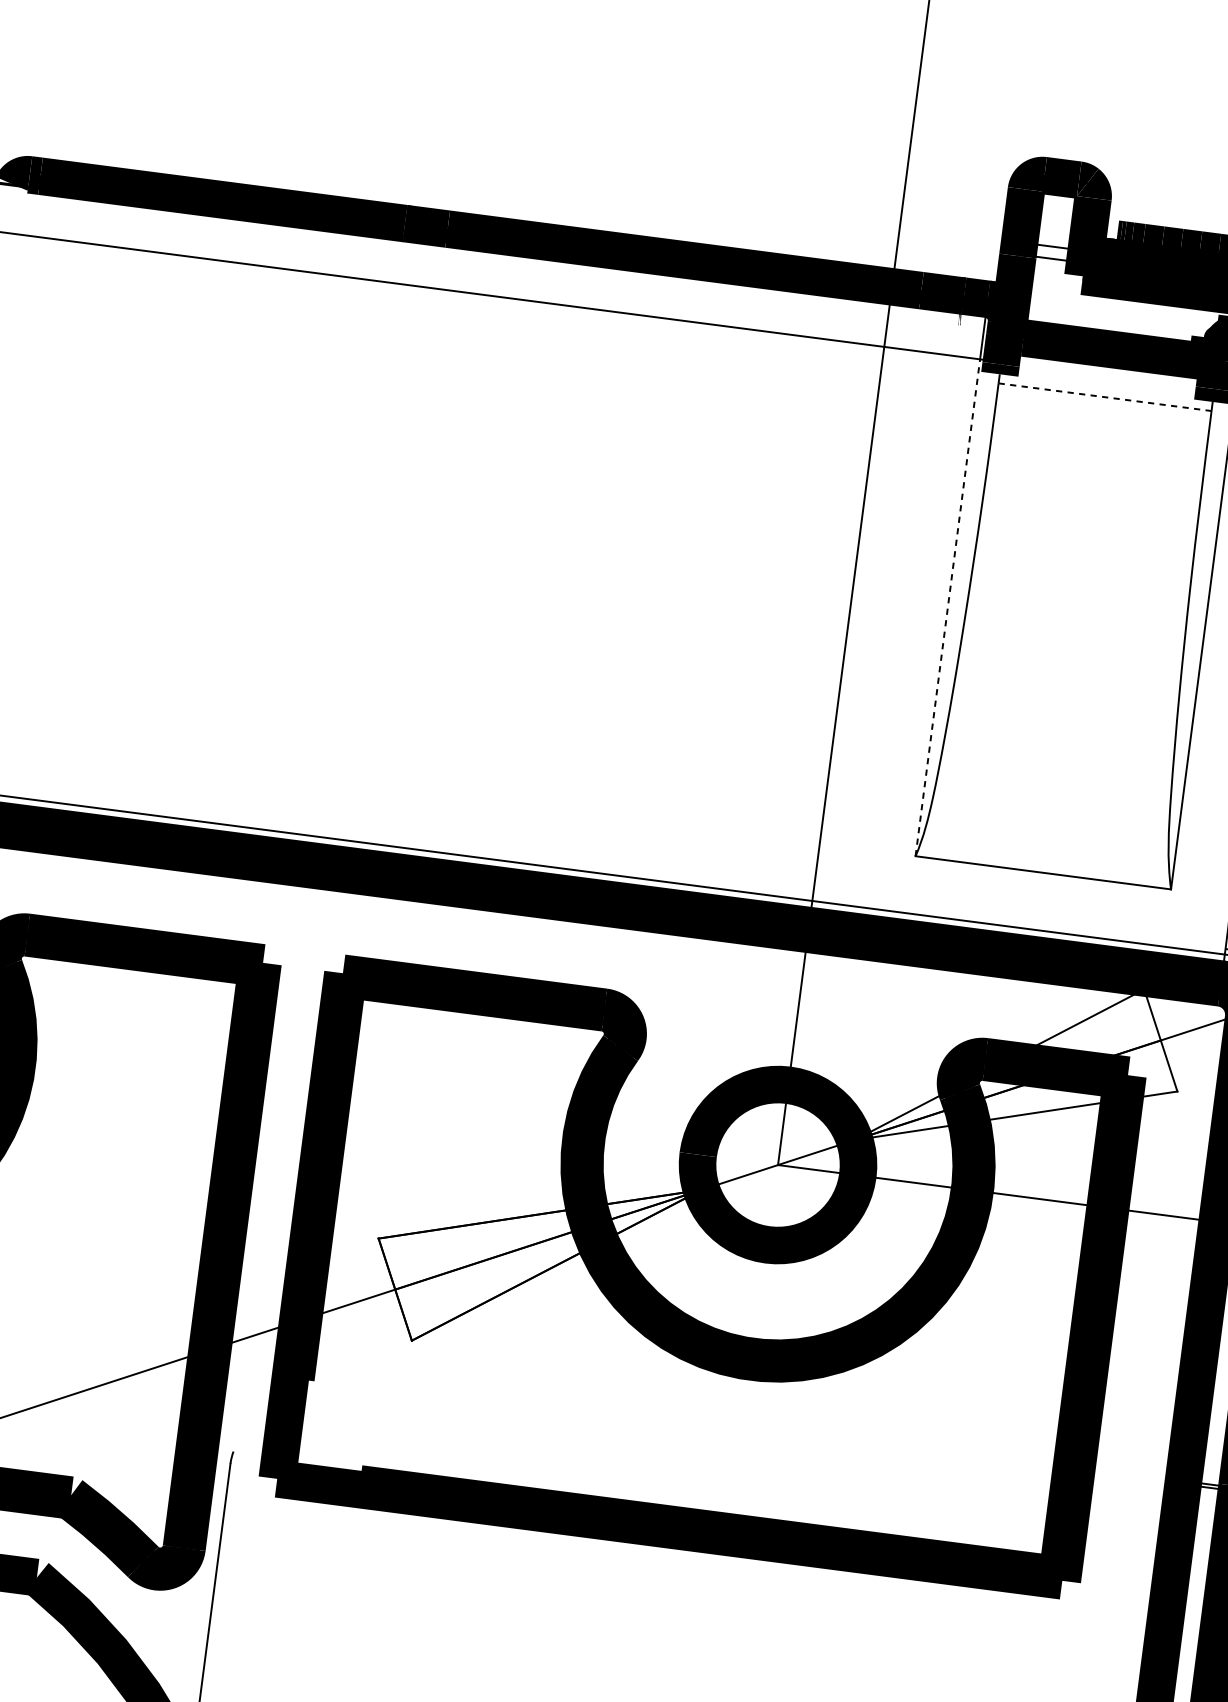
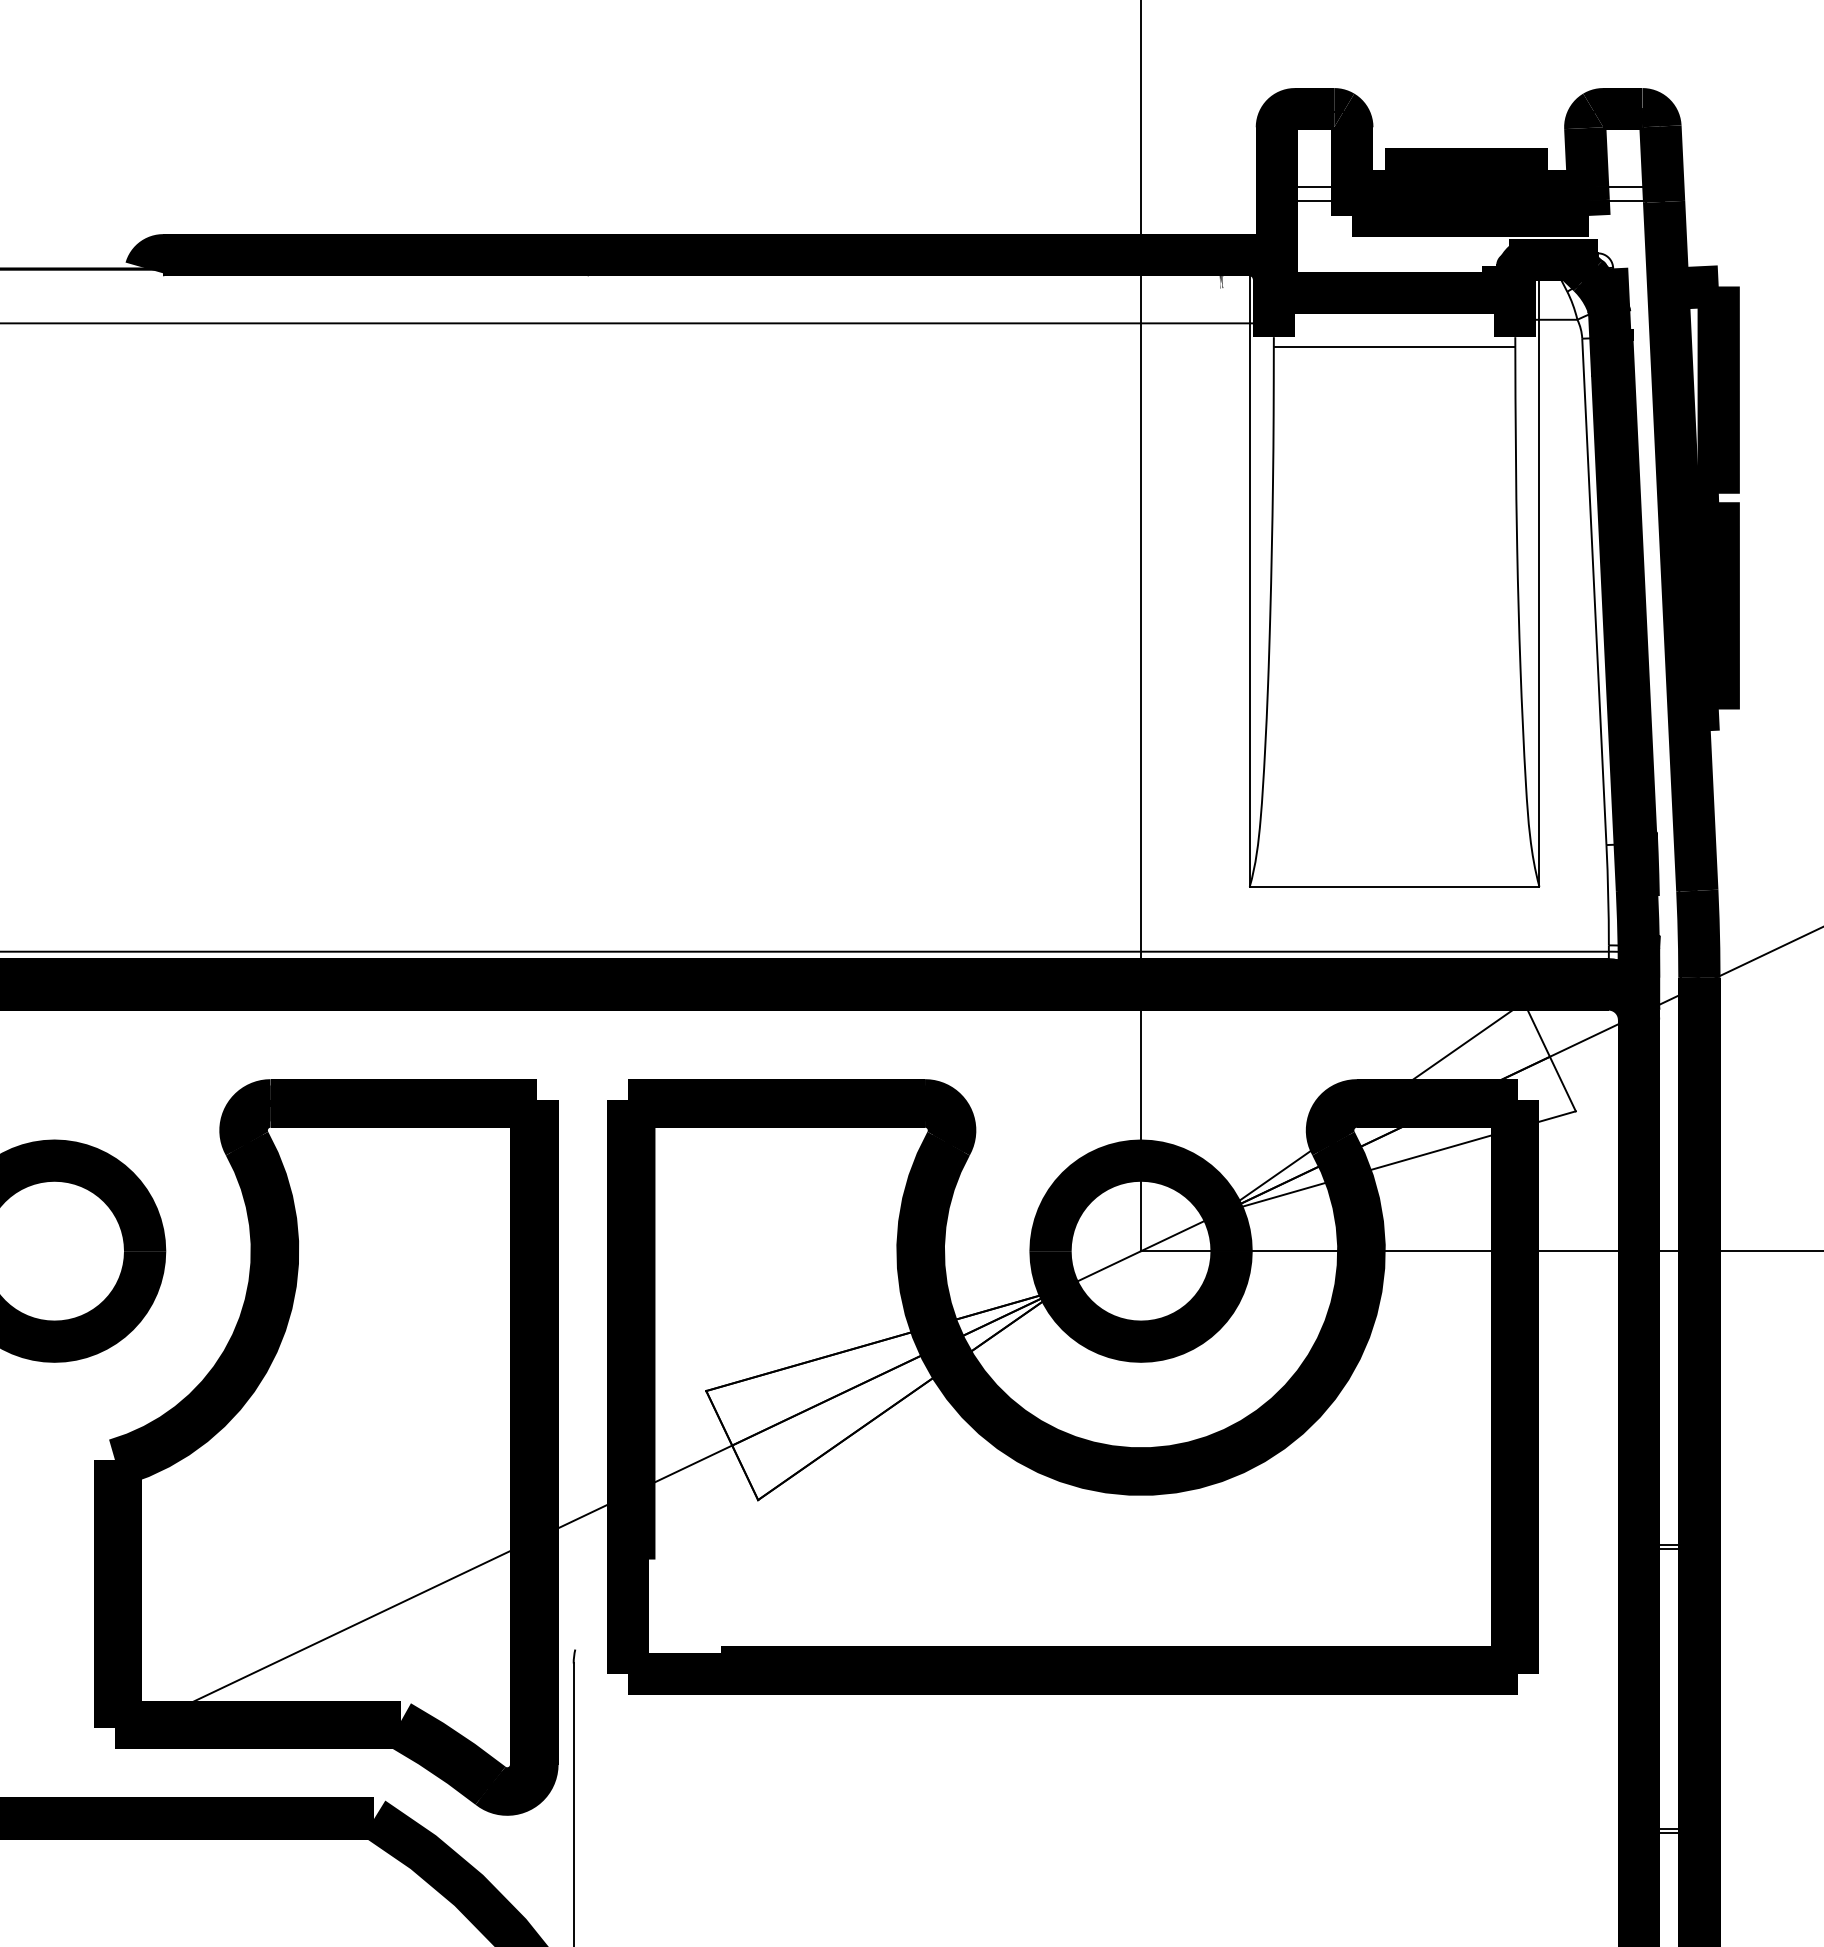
line: (1105, 397) -> (1394, 347), dashed -> solid
line: (947, 608) -> (1249, 605), dashed -> solid

